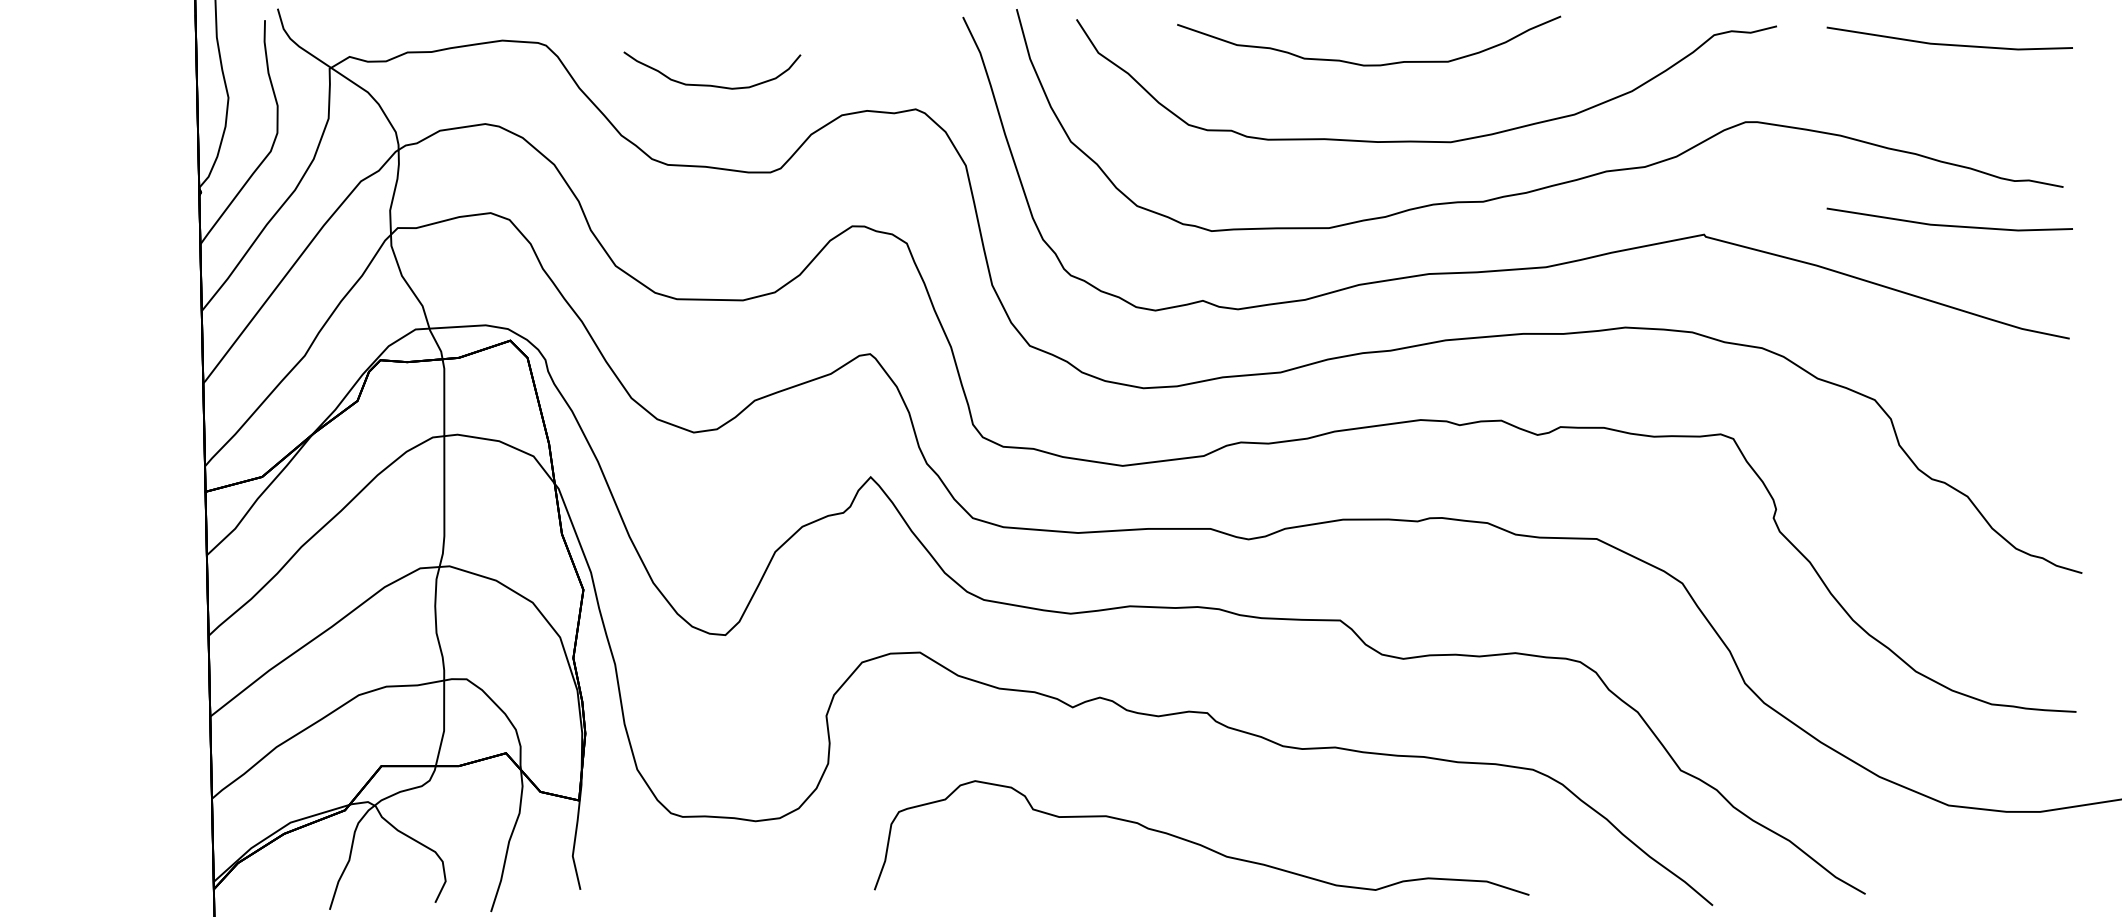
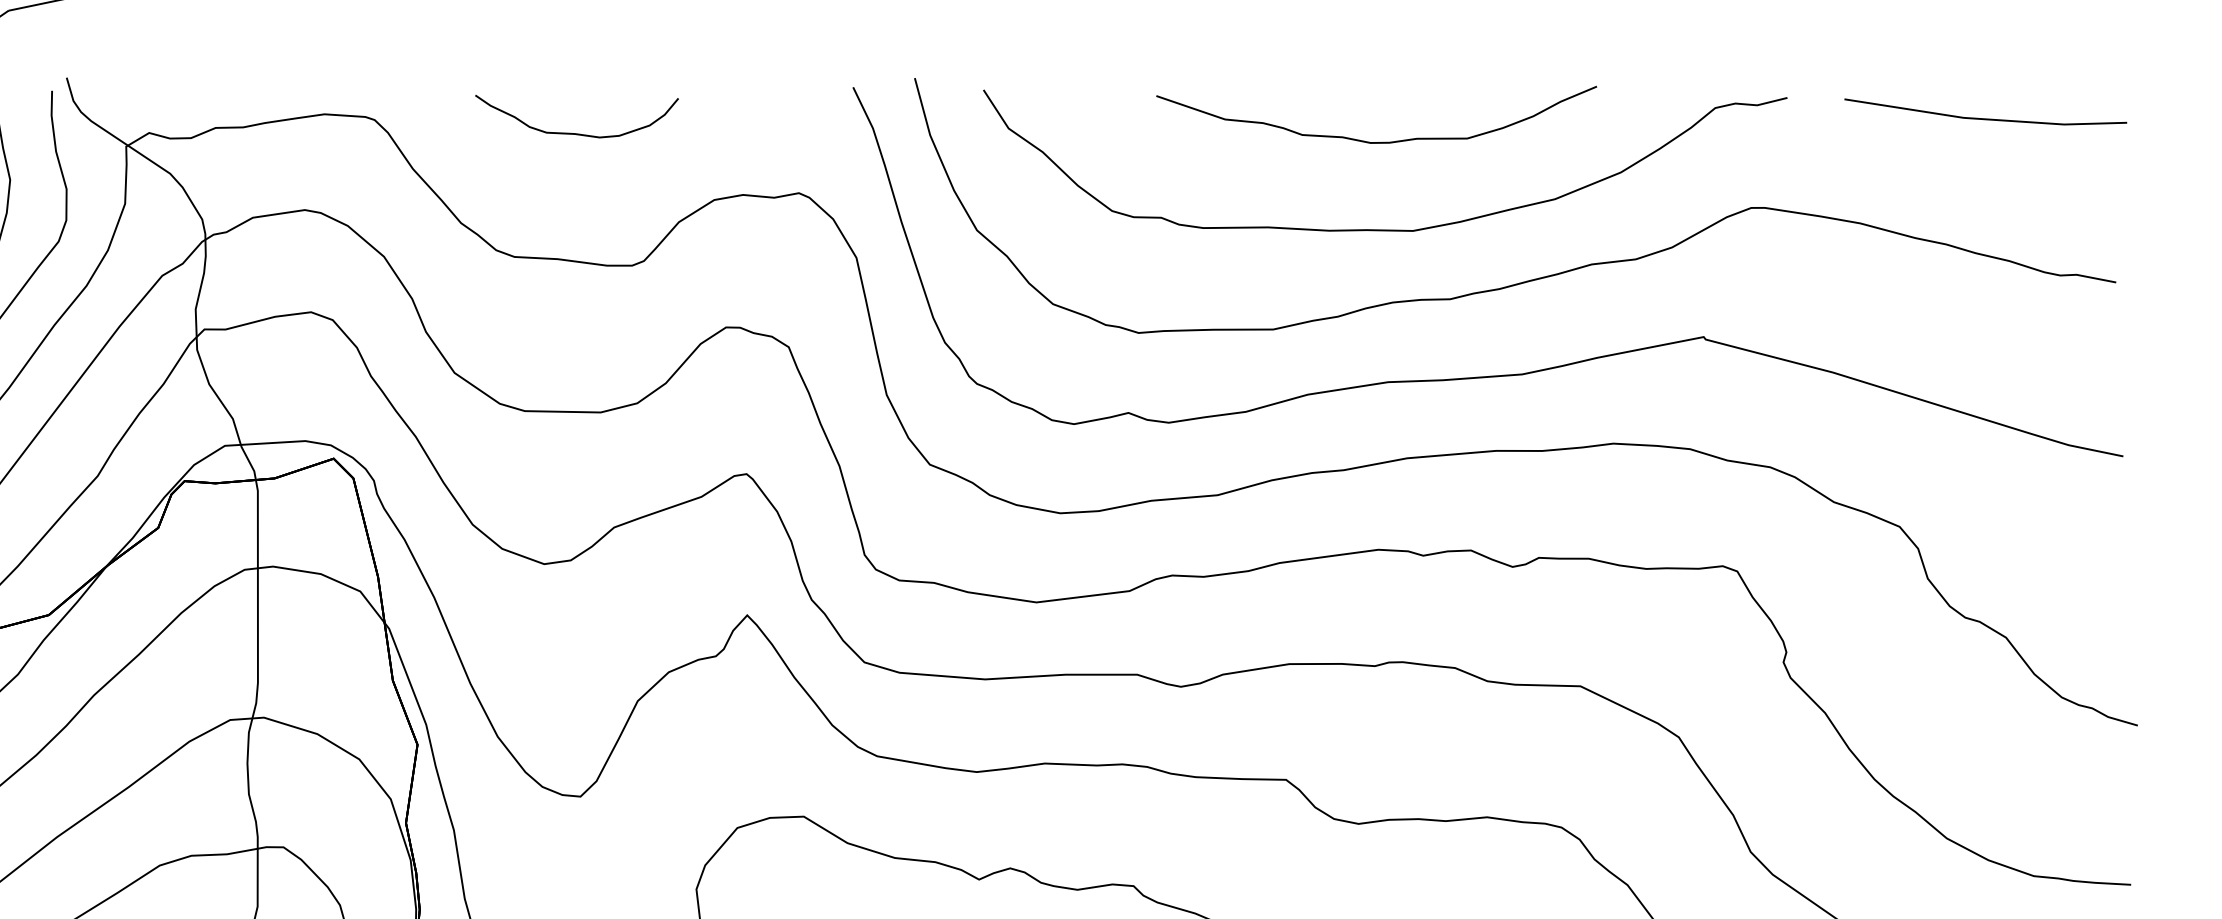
curve: (1369, 64) -> (1377, 141), moved
curve: (710, 84) -> (574, 132), moved
line: (1947, 224) -> (1983, 325), removed

